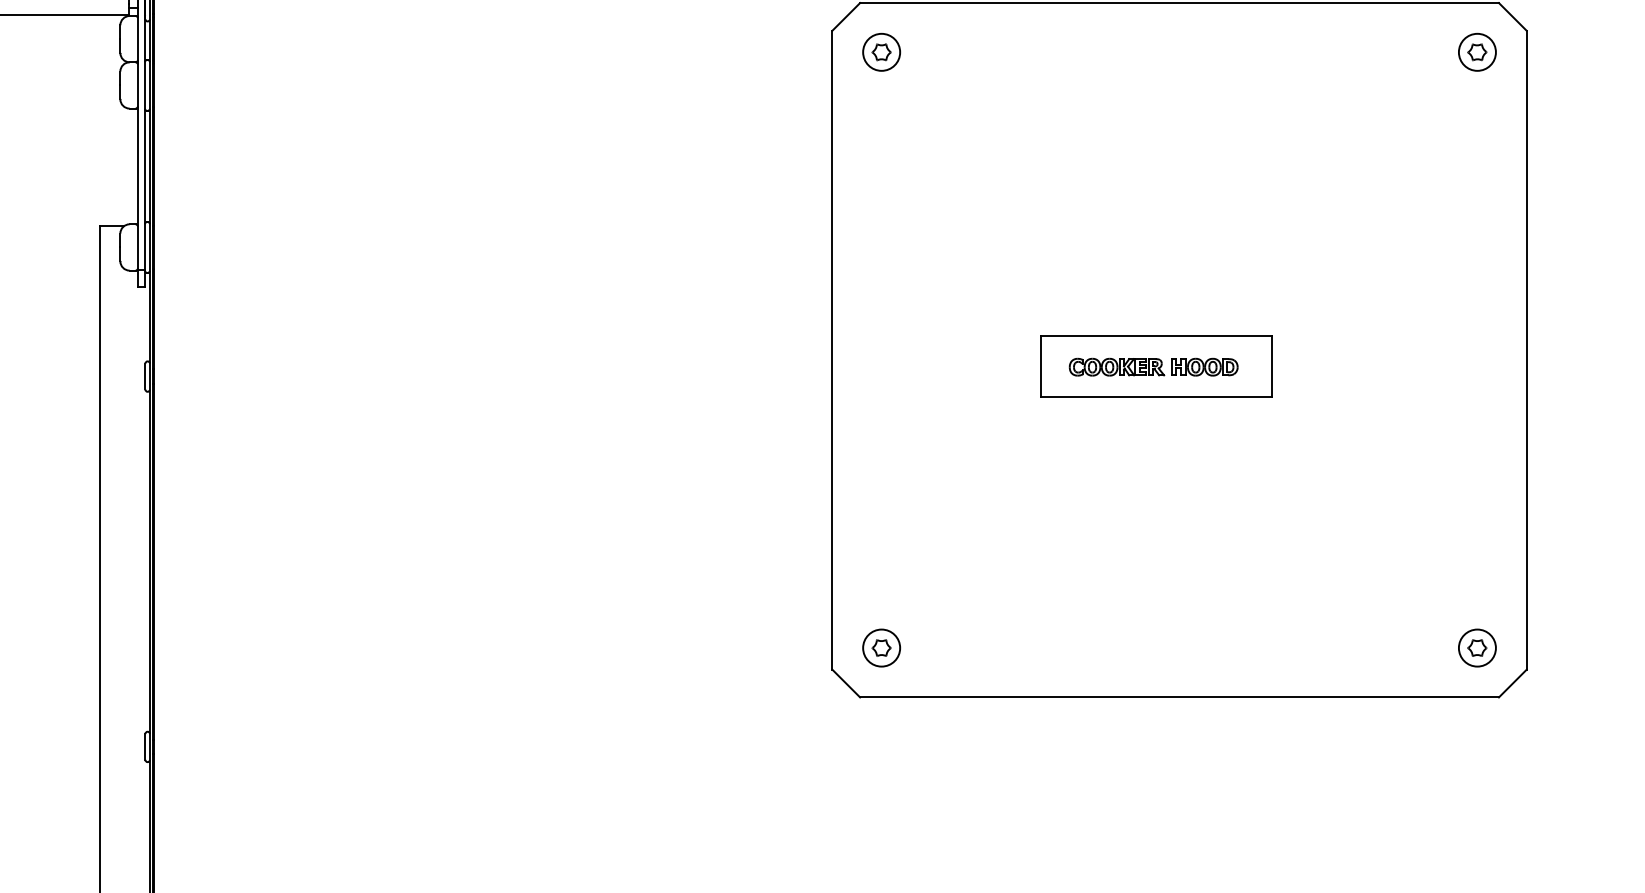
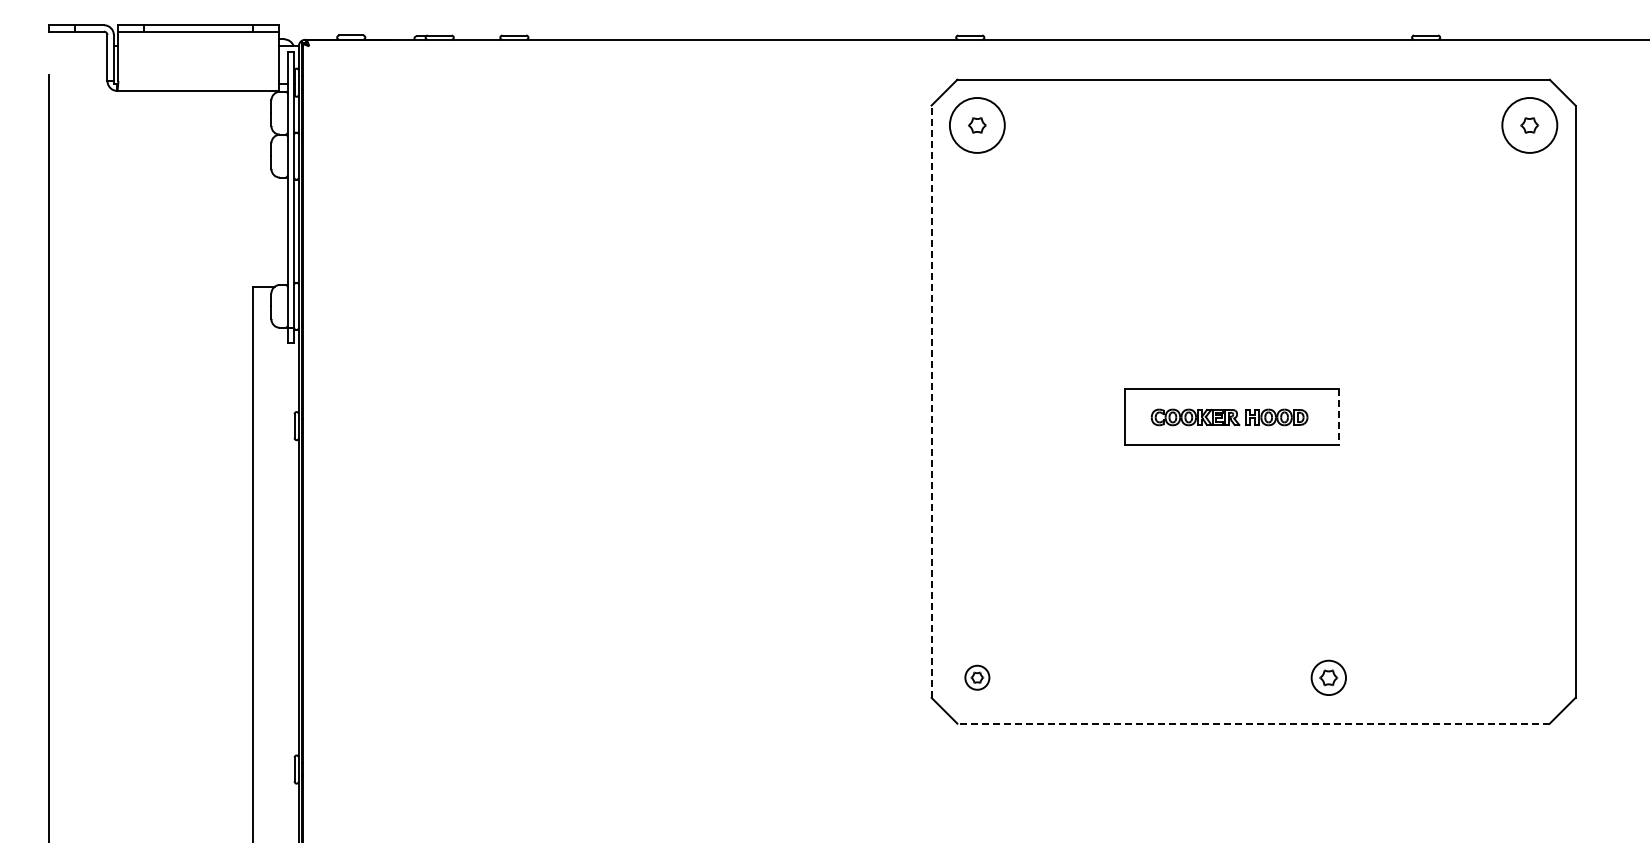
circle: (881, 52) -> (977, 125), size x1.6
circle: (1477, 52) -> (1529, 125), size x1.6
line: (832, 350) -> (931, 401), solid -> dashed
line: (1272, 366) -> (1339, 416), solid -> dashed
part: (881, 647) -> (977, 677), size x0.7
part: (1477, 647) -> (1328, 677), moved
line: (1179, 697) -> (1253, 723), solid -> dashed

